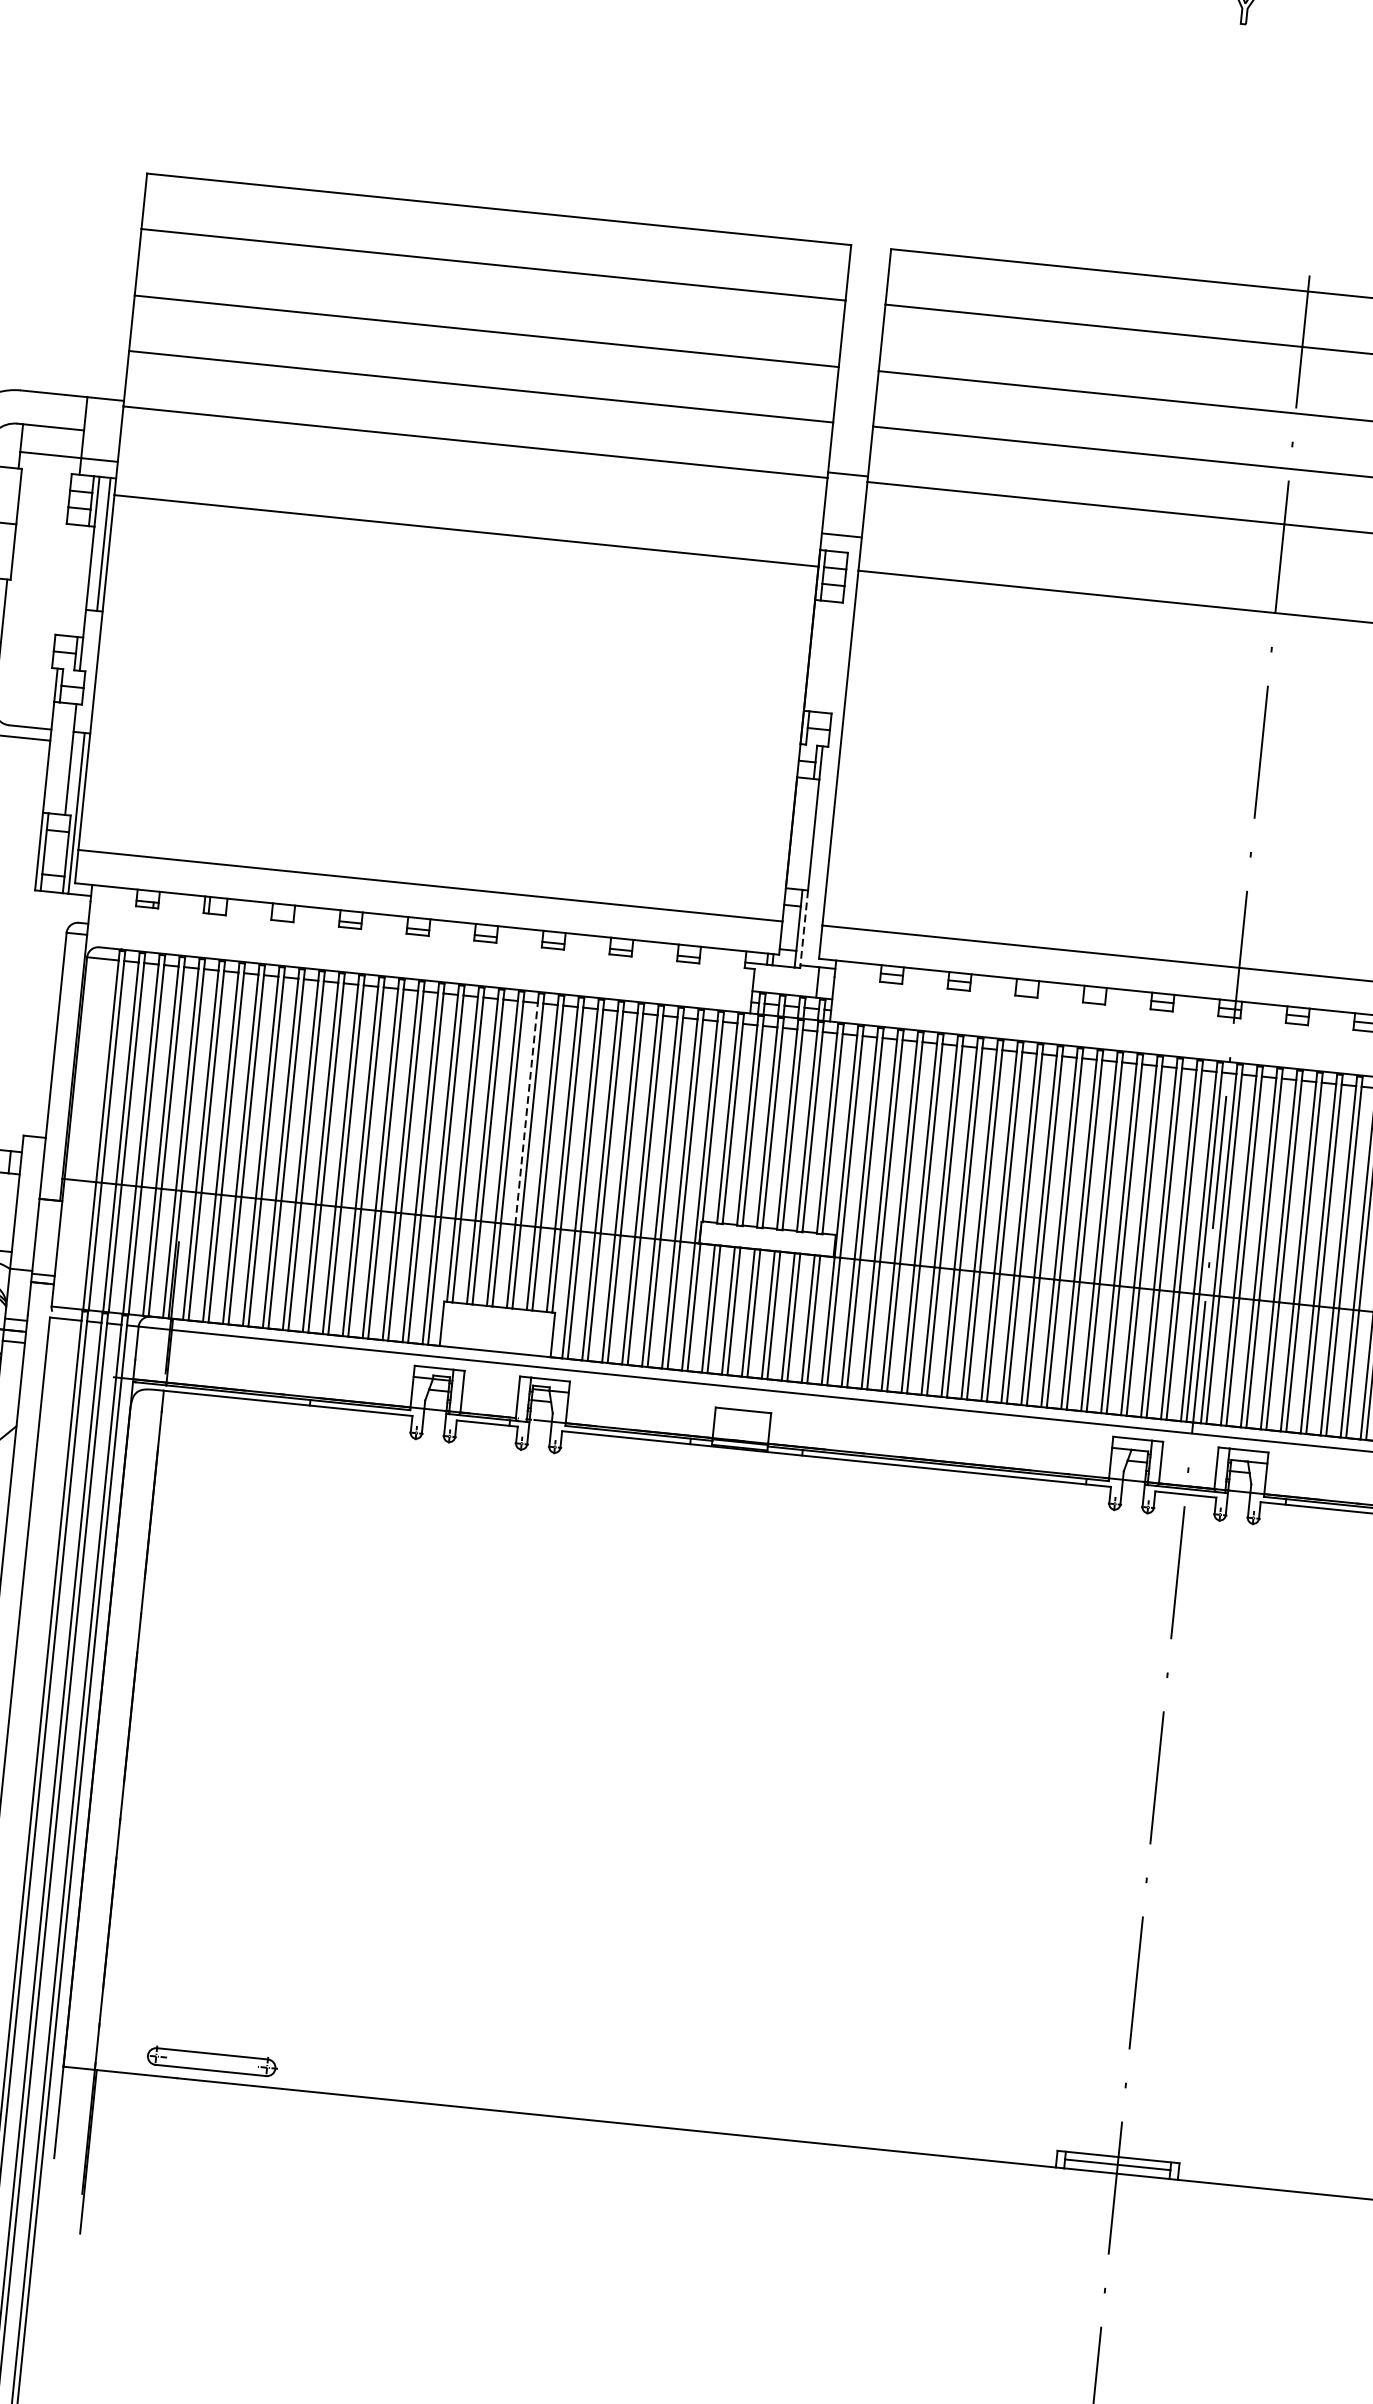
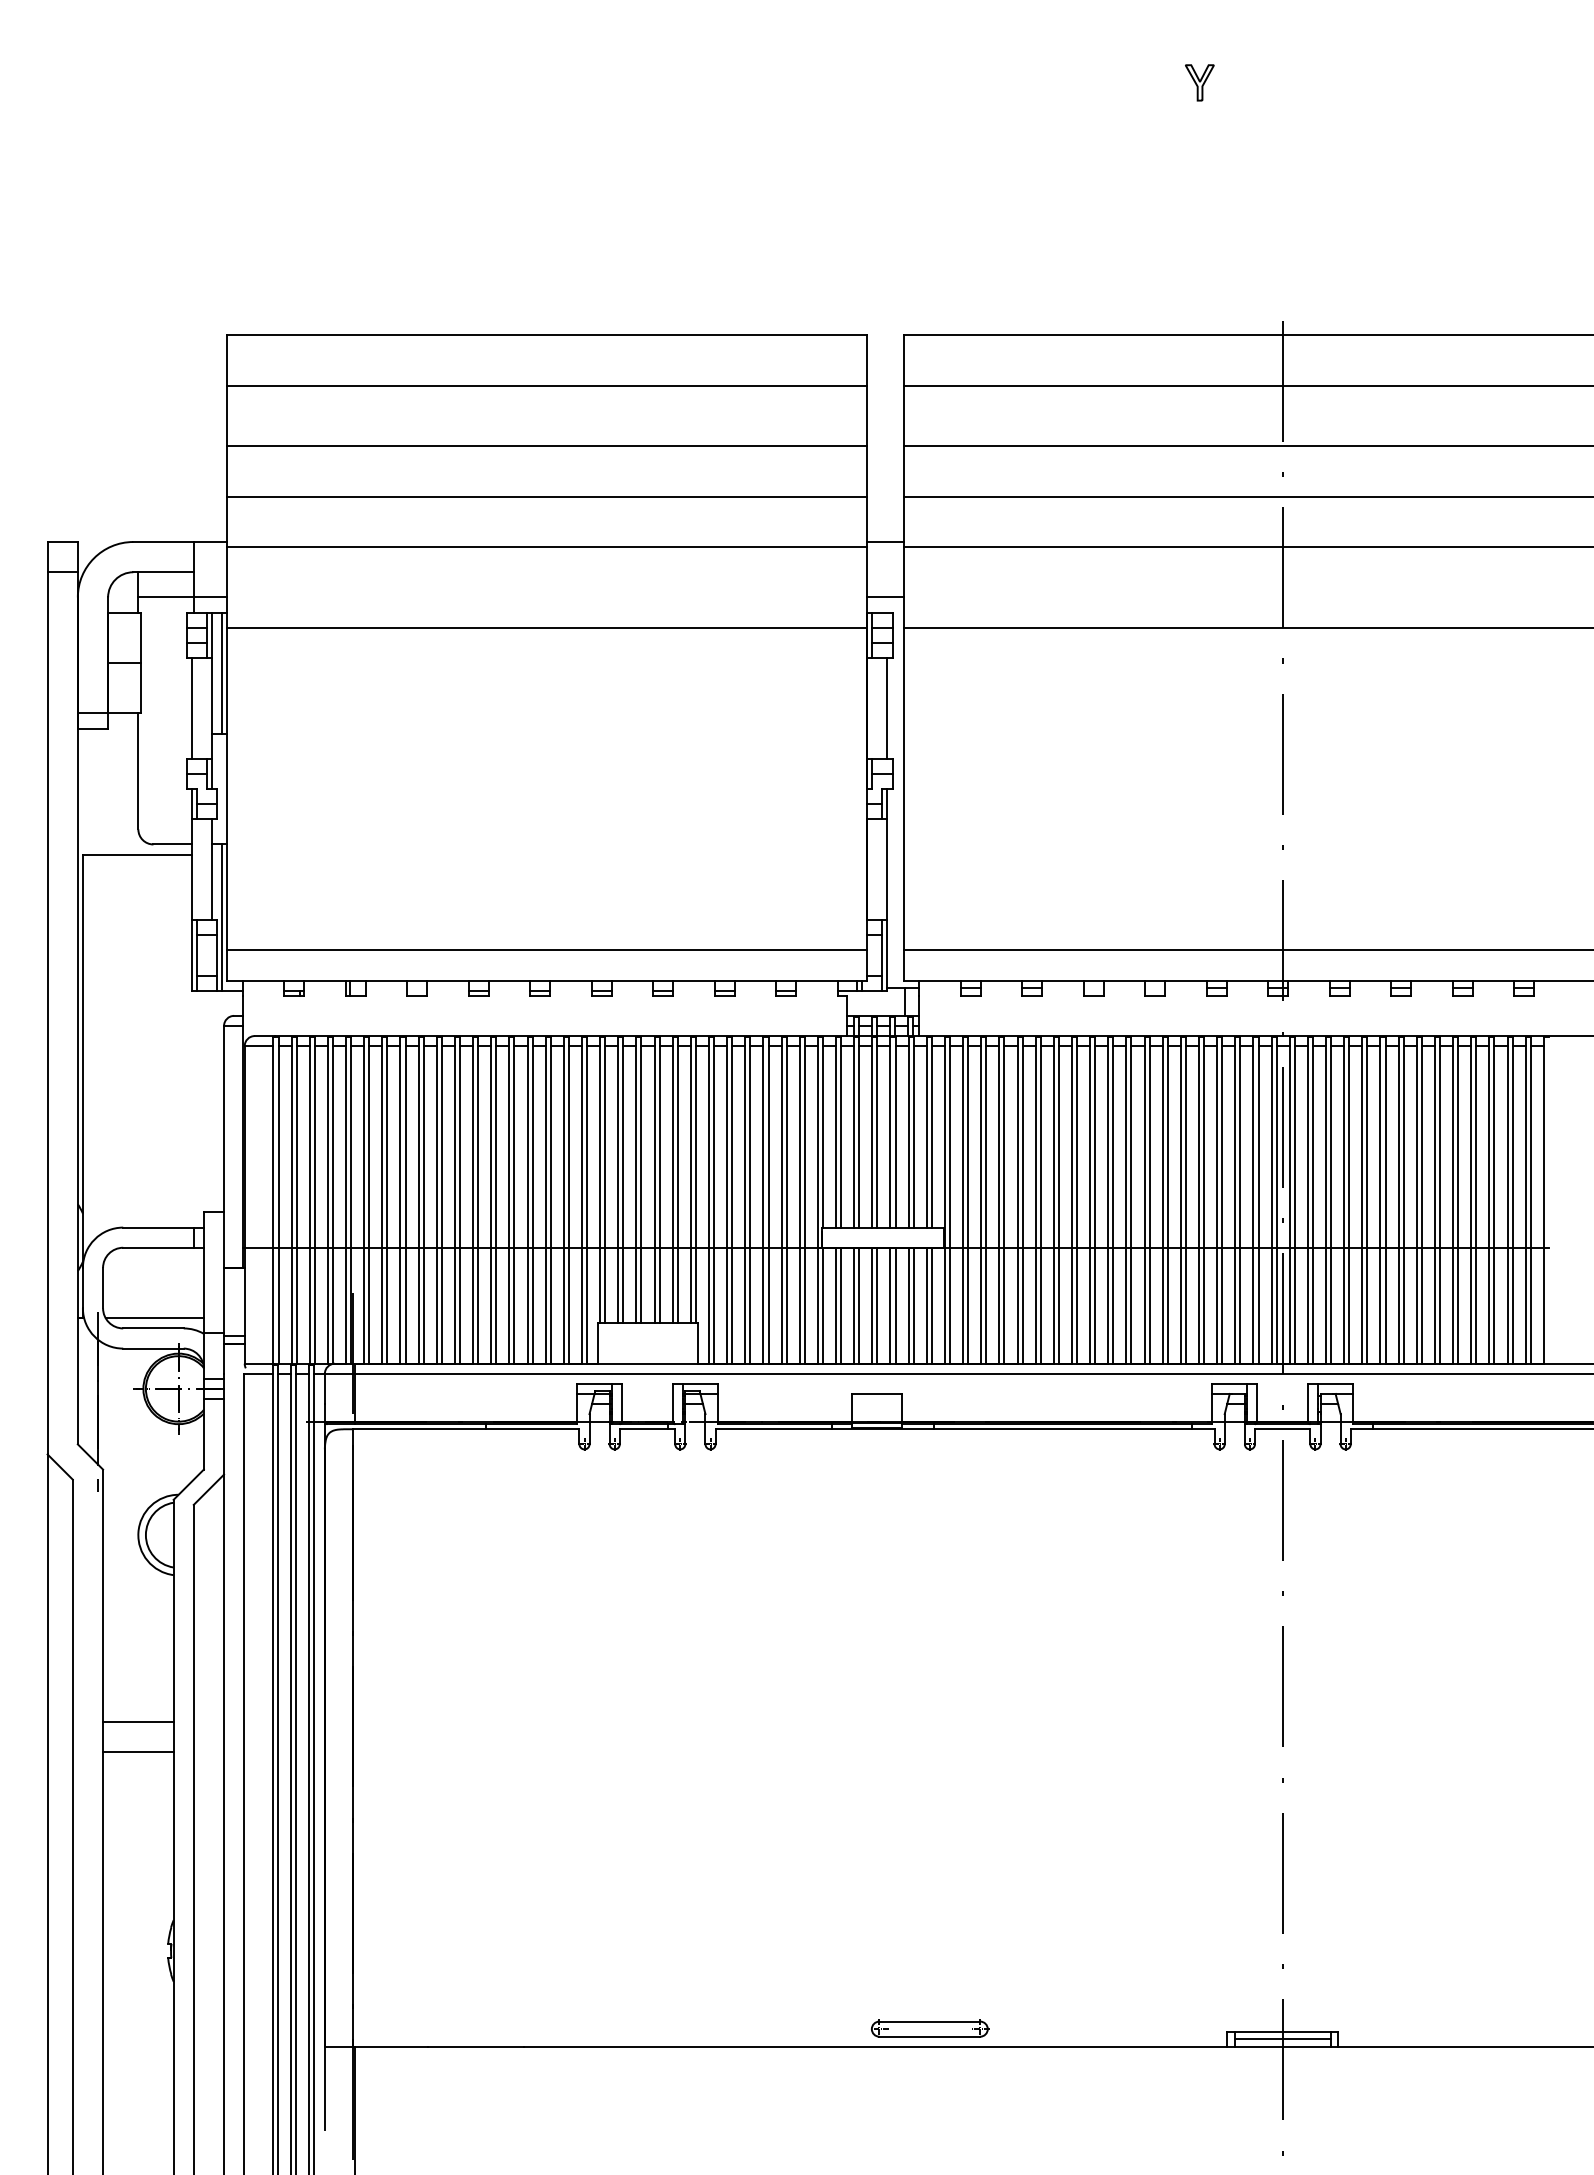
line: (66, 578) -> (191, 707), added
line: (831, 656) -> (887, 707), added
line: (804, 929) -> (887, 955), dashed -> solid
line: (526, 1113) -> (654, 1146), dashed -> solid
part: (212, 2061) -> (930, 2028), moved

